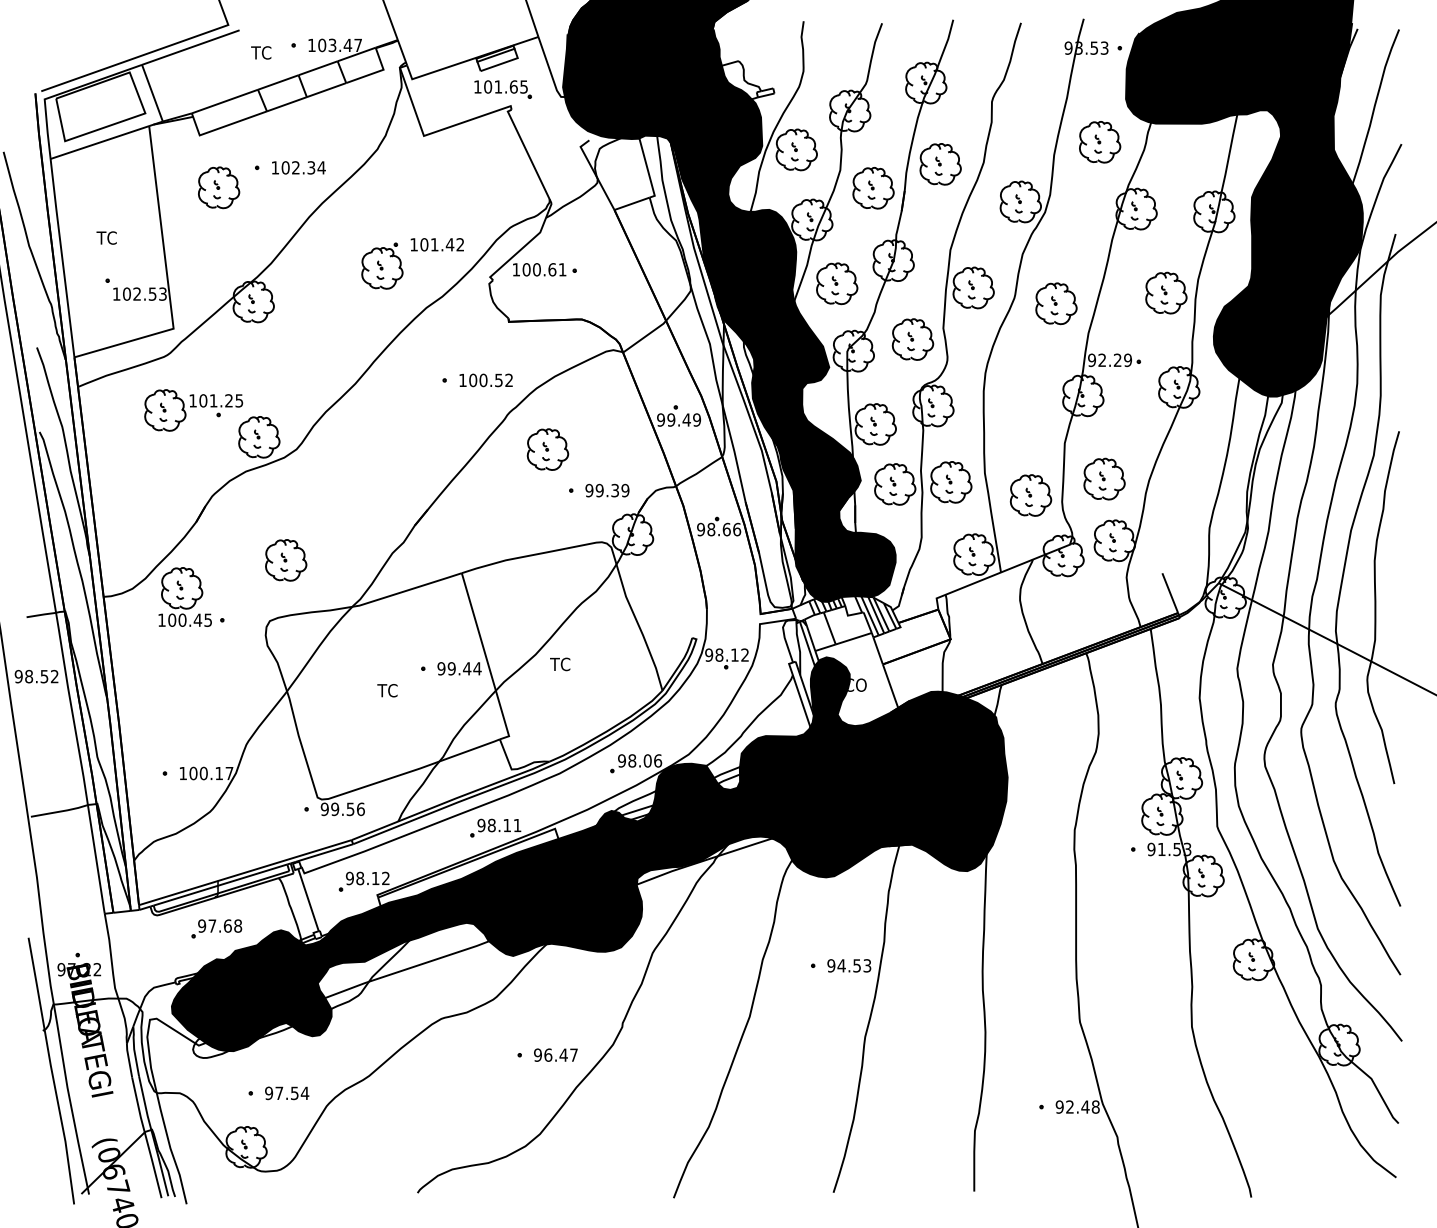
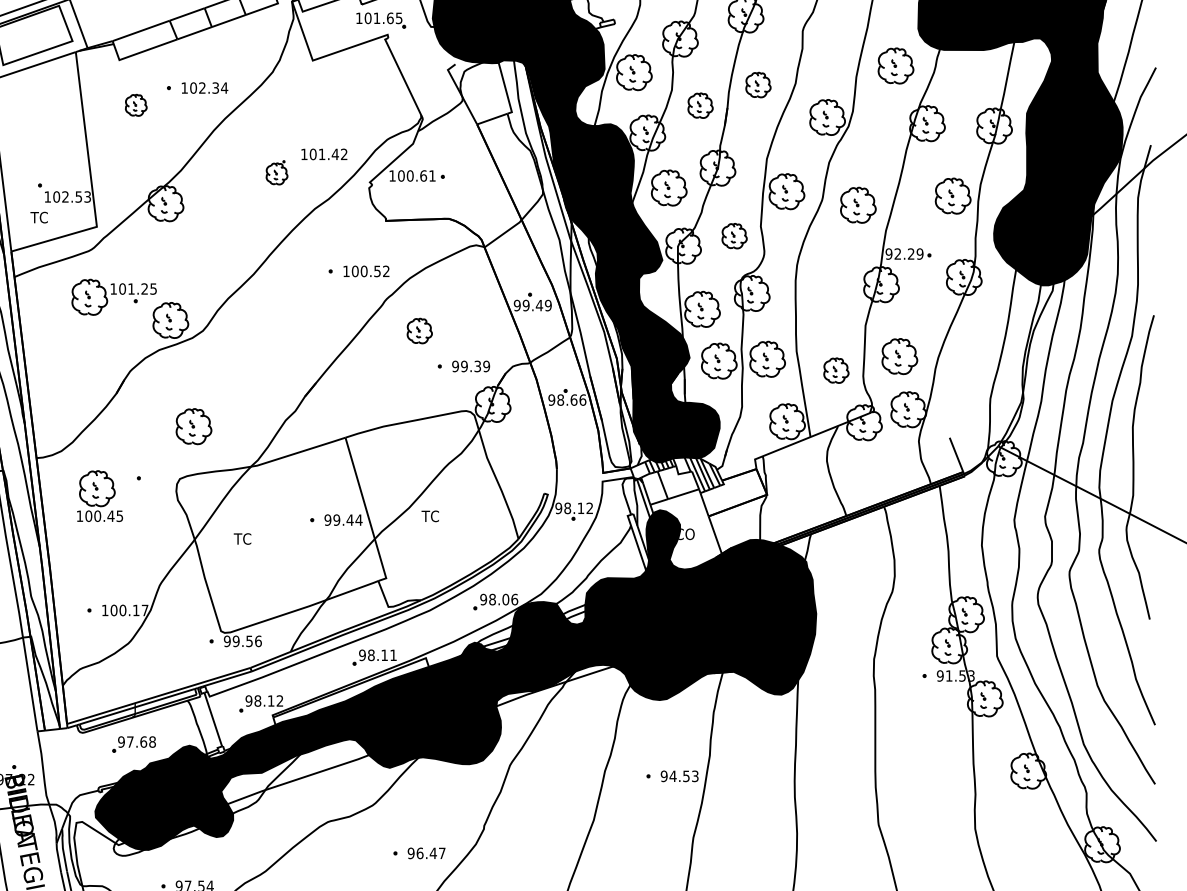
part: (940, 164) -> (758, 85), size x0.7
part: (219, 187) -> (136, 105), size x0.6
part: (873, 188) -> (700, 105), size x0.7
text: (106, 237) -> (39, 217), moved
part: (382, 265) -> (277, 172), size x0.6
part: (912, 339) -> (734, 236), size x0.7
part: (547, 449) -> (419, 331), size x0.7
part: (1030, 495) -> (835, 370), size x0.7
part: (184, 596) -> (99, 495), moved
text: (387, 690) -> (242, 538), moved

